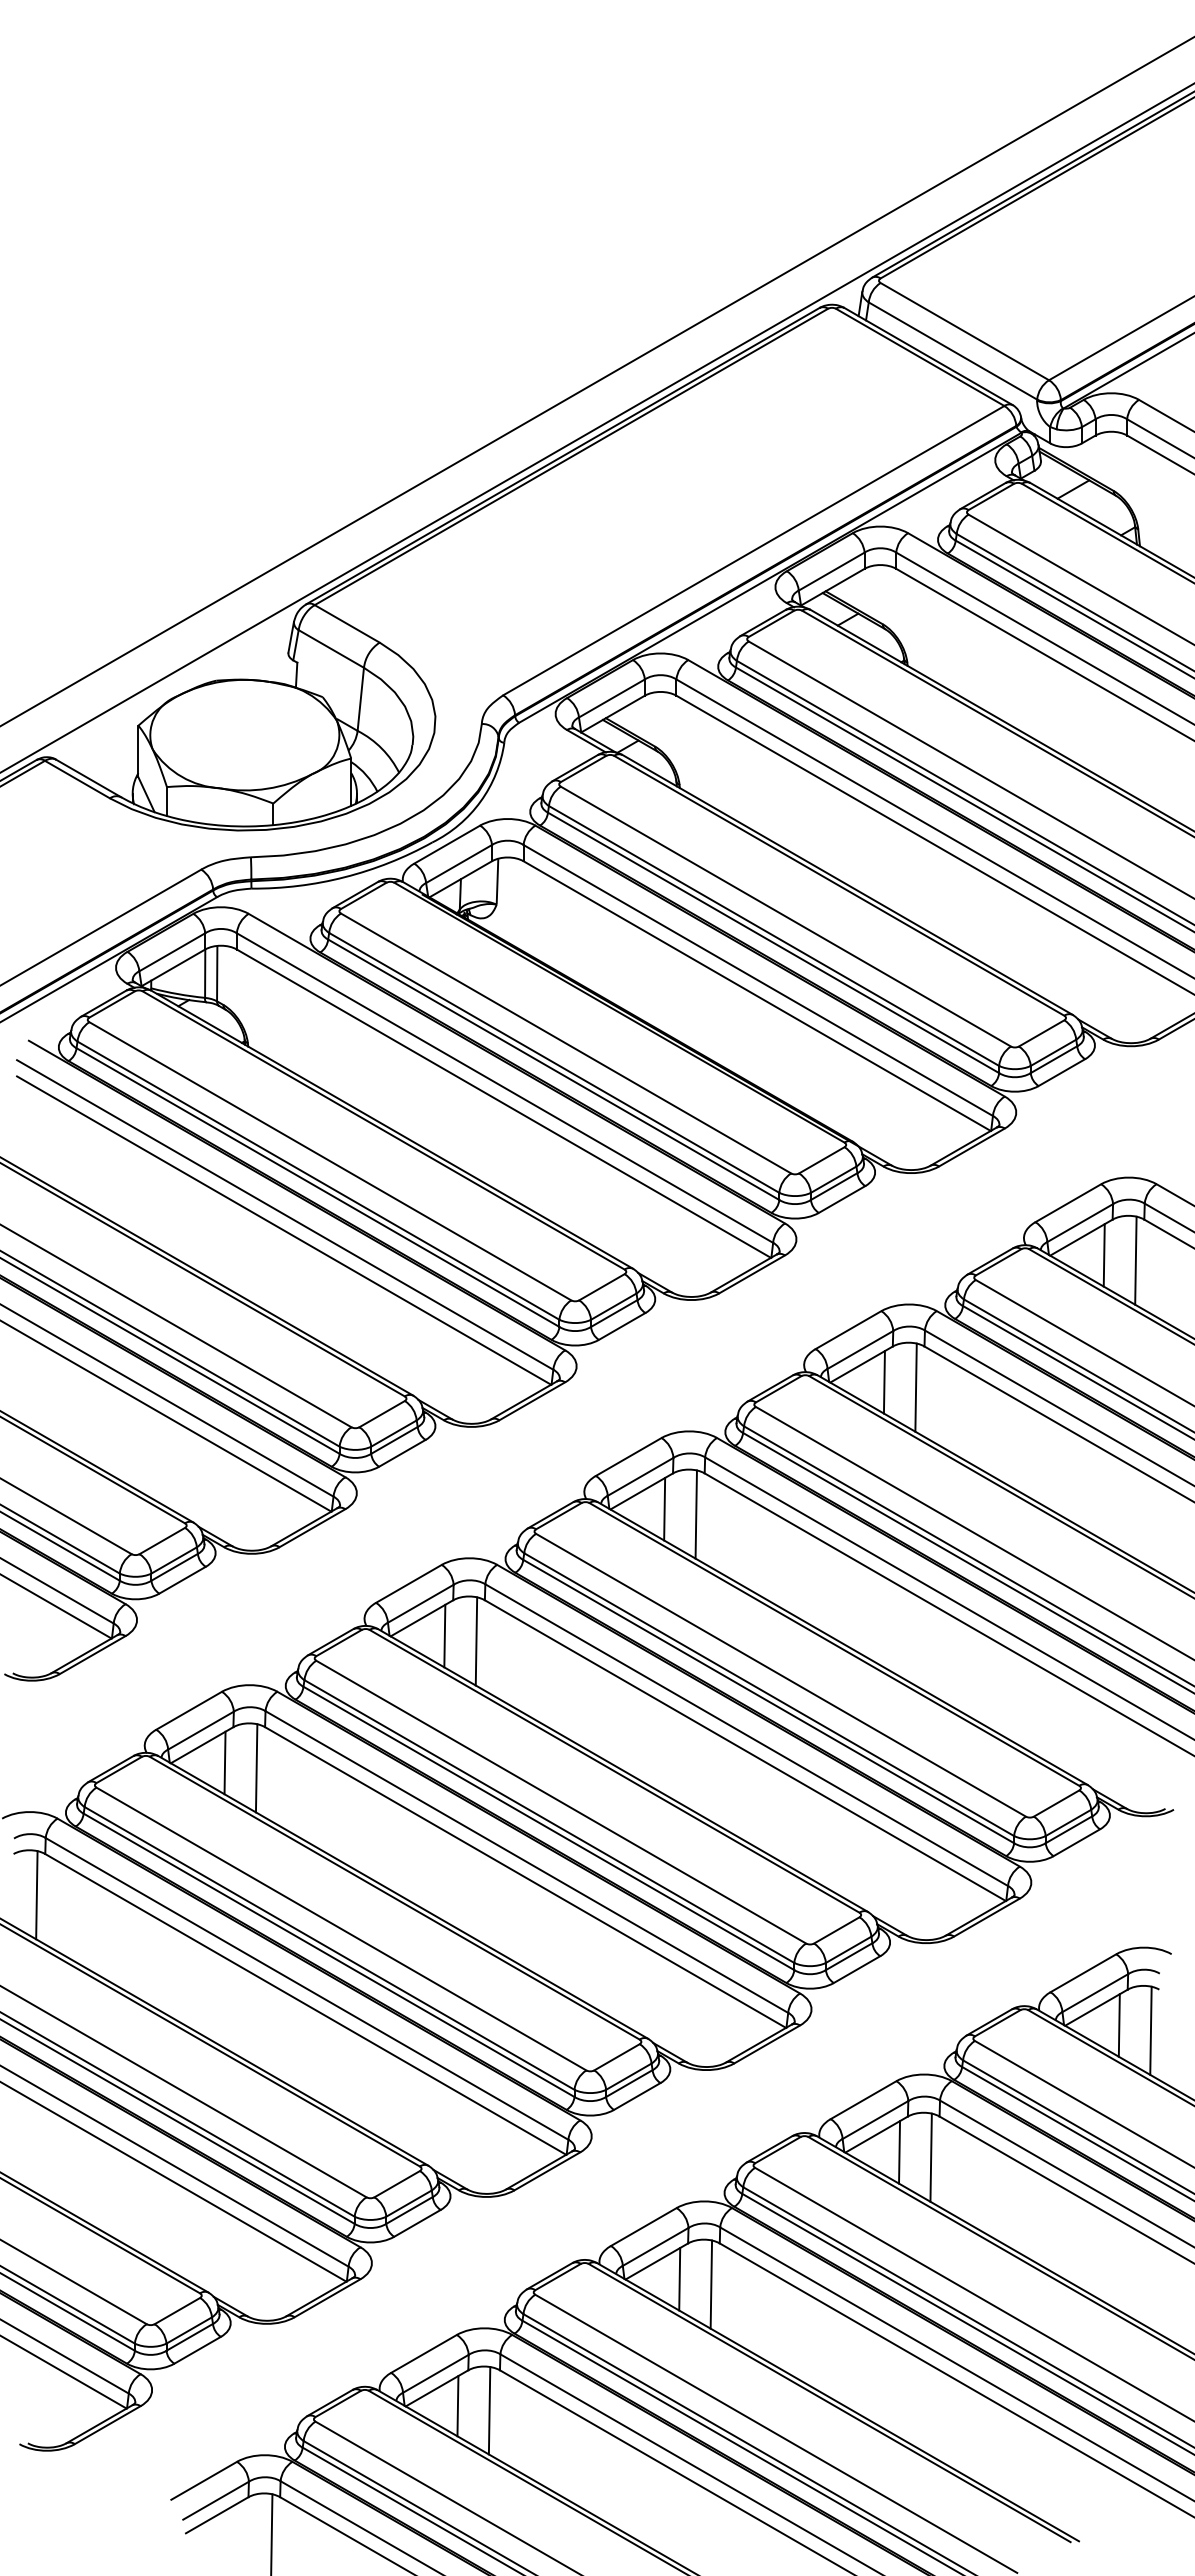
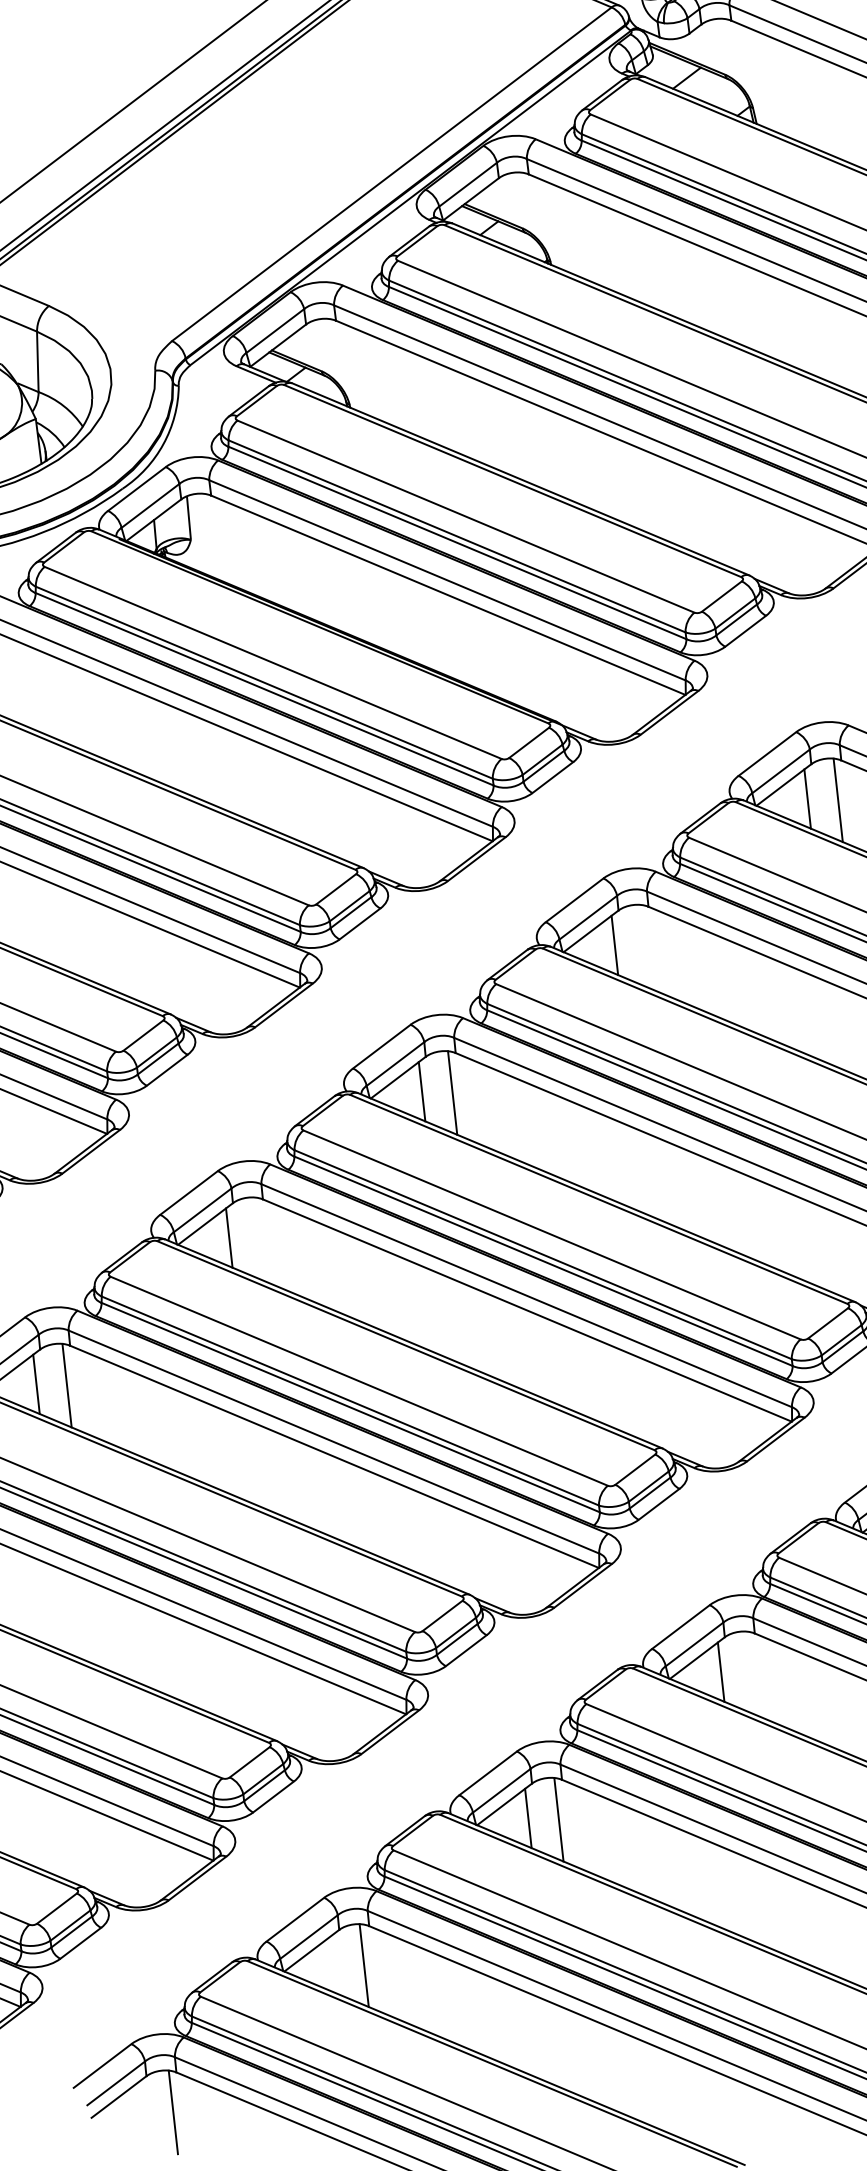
line: (915, 1387) -> (644, 946), removed
line: (476, 1641) -> (259, 1239), removed
line: (930, 2157) -> (751, 1673), removed
line: (457, 2406) -> (333, 1965), removed

